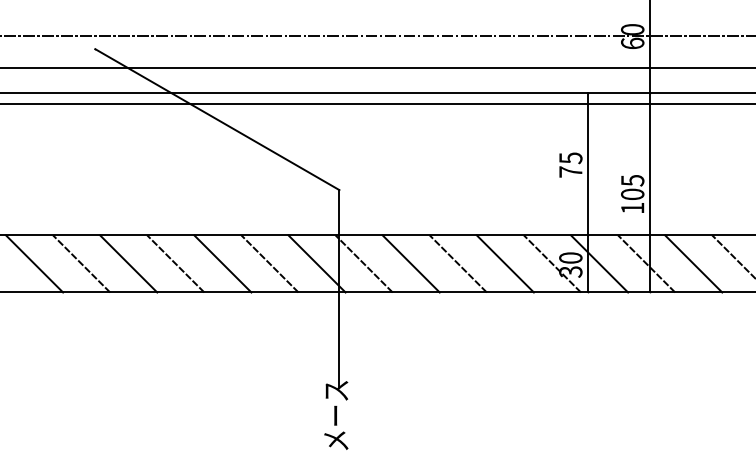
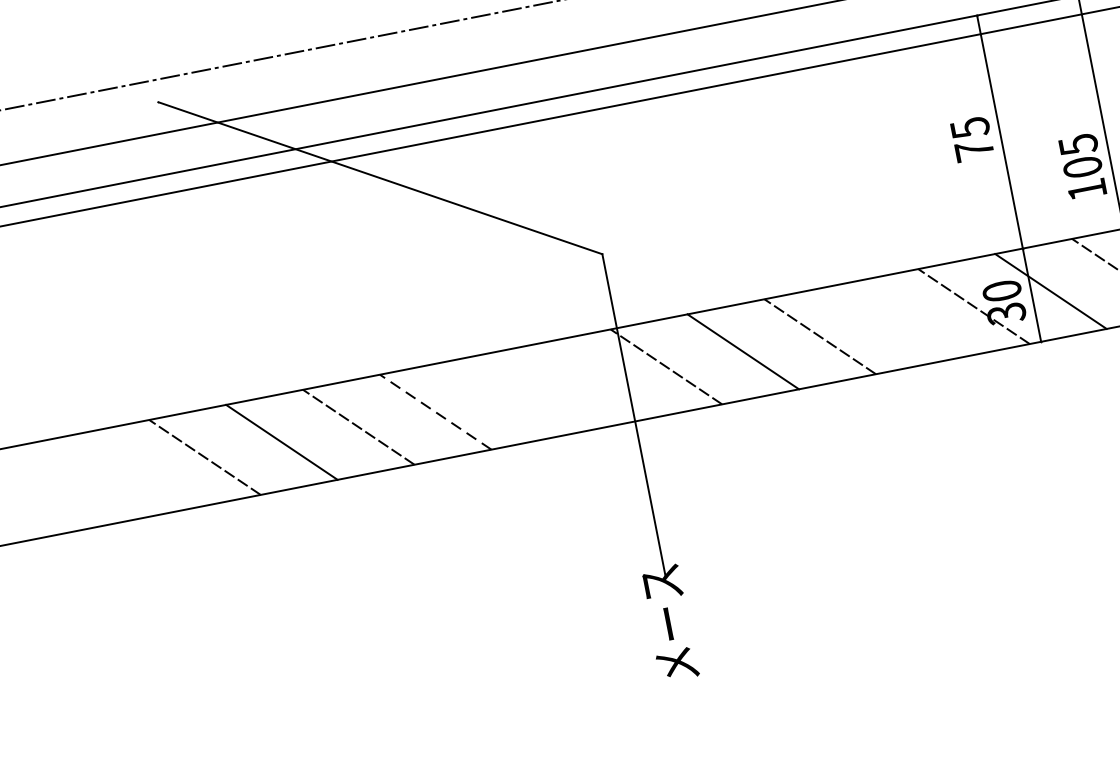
line: (34, 263) -> (127, 471), removed
line: (222, 263) -> (434, 411), solid -> dashed
line: (269, 263) -> (511, 396), removed
line: (316, 263) -> (588, 381), removed
line: (504, 263) -> (895, 321), removed

